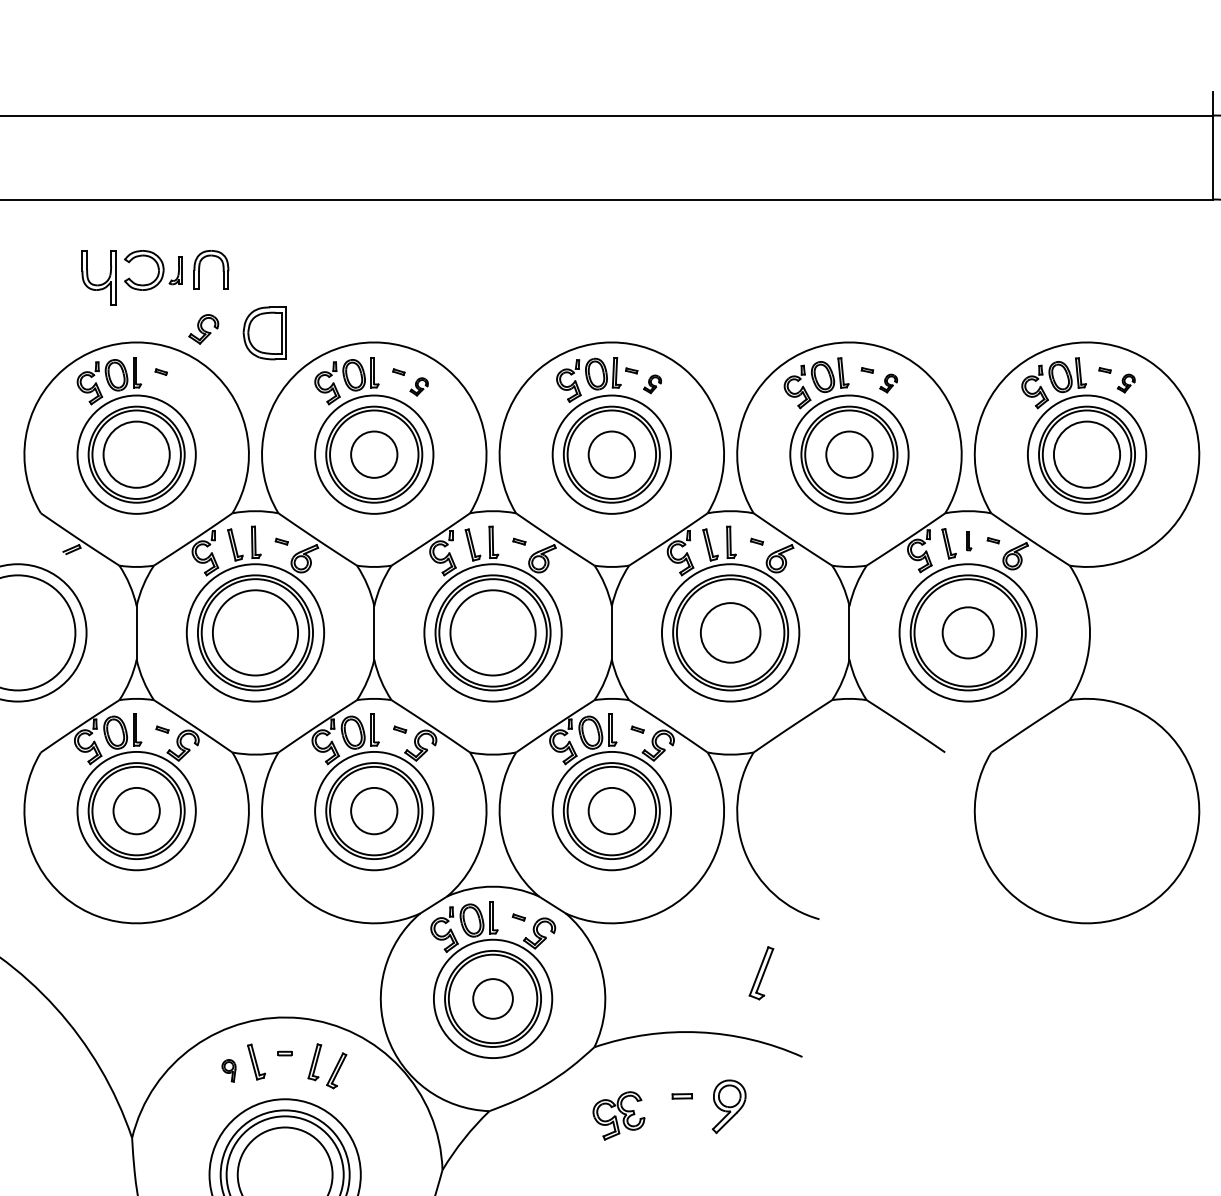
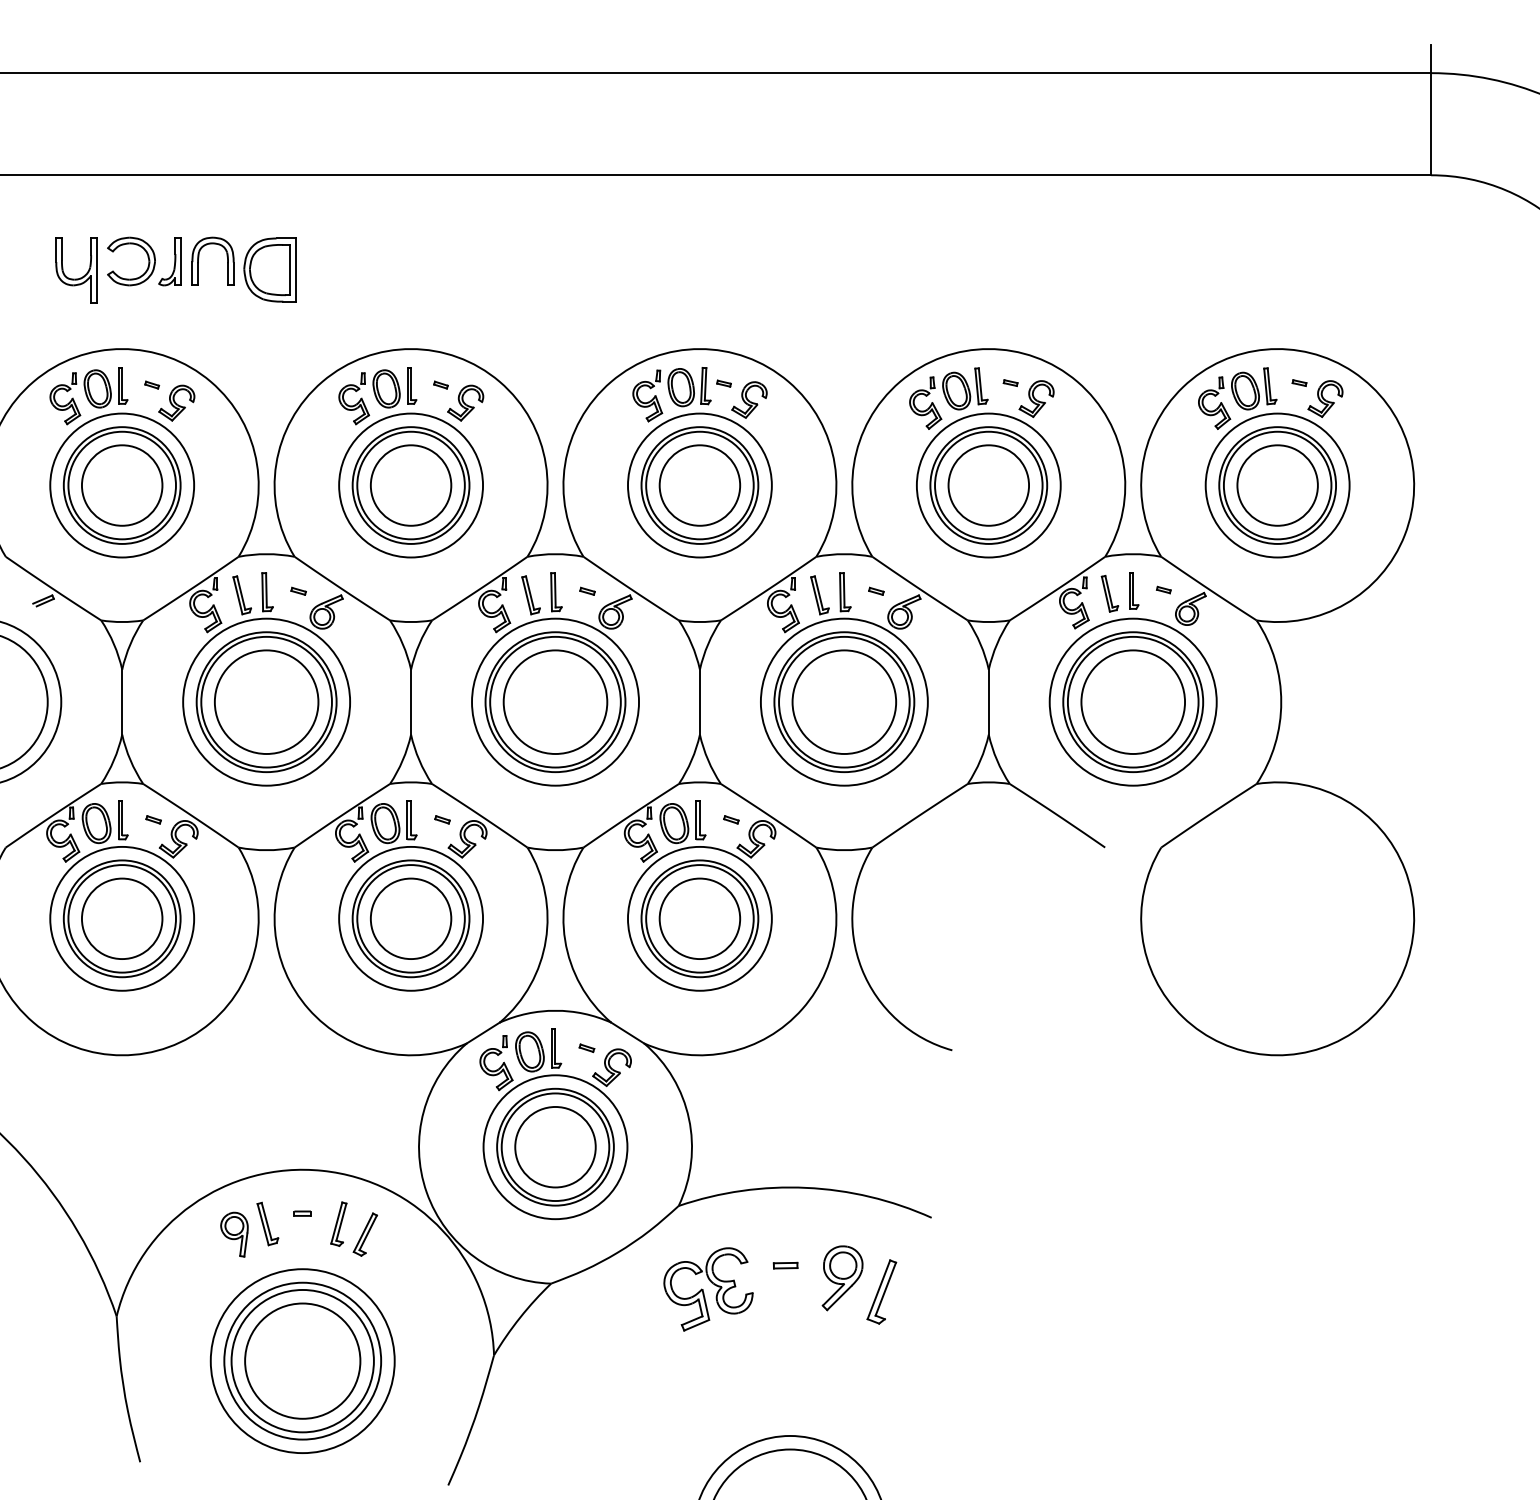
part: (175, 270) -> (169, 261), size x1.43
part: (203, 328) -> (176, 402), moved
part: (264, 332) -> (269, 269), moved
part: (652, 383) -> (749, 399), size x1.67
part: (888, 383) -> (1036, 398), size x1.67
part: (1126, 383) -> (1325, 398), size x1.67
part: (419, 386) -> (465, 402), size x1.67
circle: (373, 454) -> (410, 485), size x1.43
circle: (611, 454) -> (699, 485), size x1.43
circle: (849, 454) -> (988, 485), size x1.43
part: (969, 541) -> (1134, 590), size x1.67
circle: (730, 633) -> (844, 702), size x1.43
circle: (968, 633) -> (1133, 702), size x1.67
circle: (136, 810) -> (121, 918), size x1.43
circle: (373, 810) -> (410, 918), size x1.43
circle: (611, 810) -> (699, 918), size x1.43
part: (761, 972) -> (881, 1291), moved
circle: (493, 998) -> (555, 1146), size x1.67
part: (229, 1070) -> (234, 1234), size x1.67
part: (618, 1115) -> (708, 1289), size x1.43

